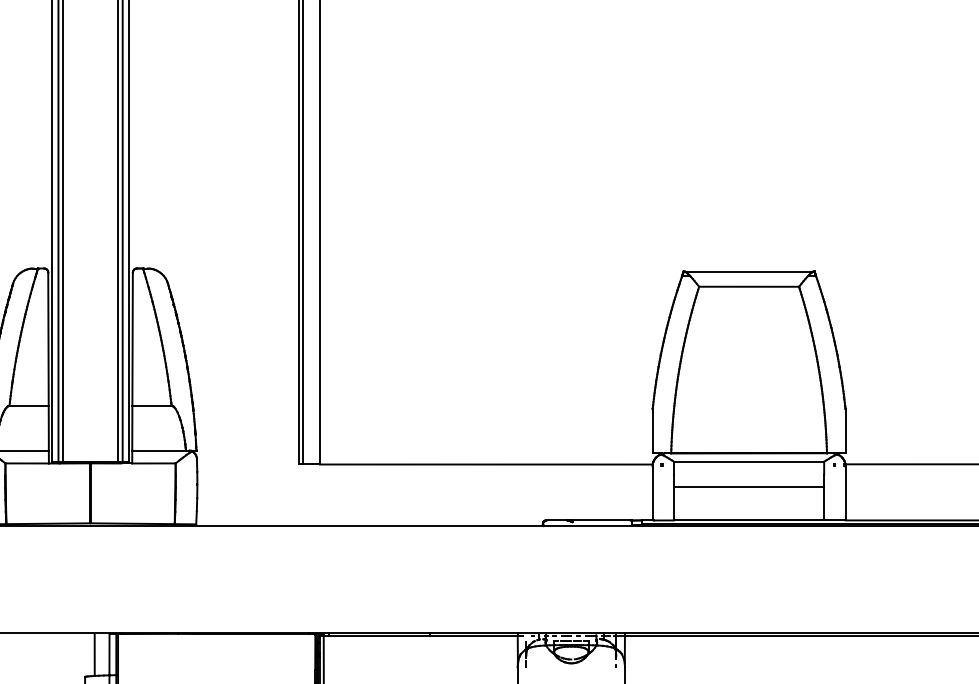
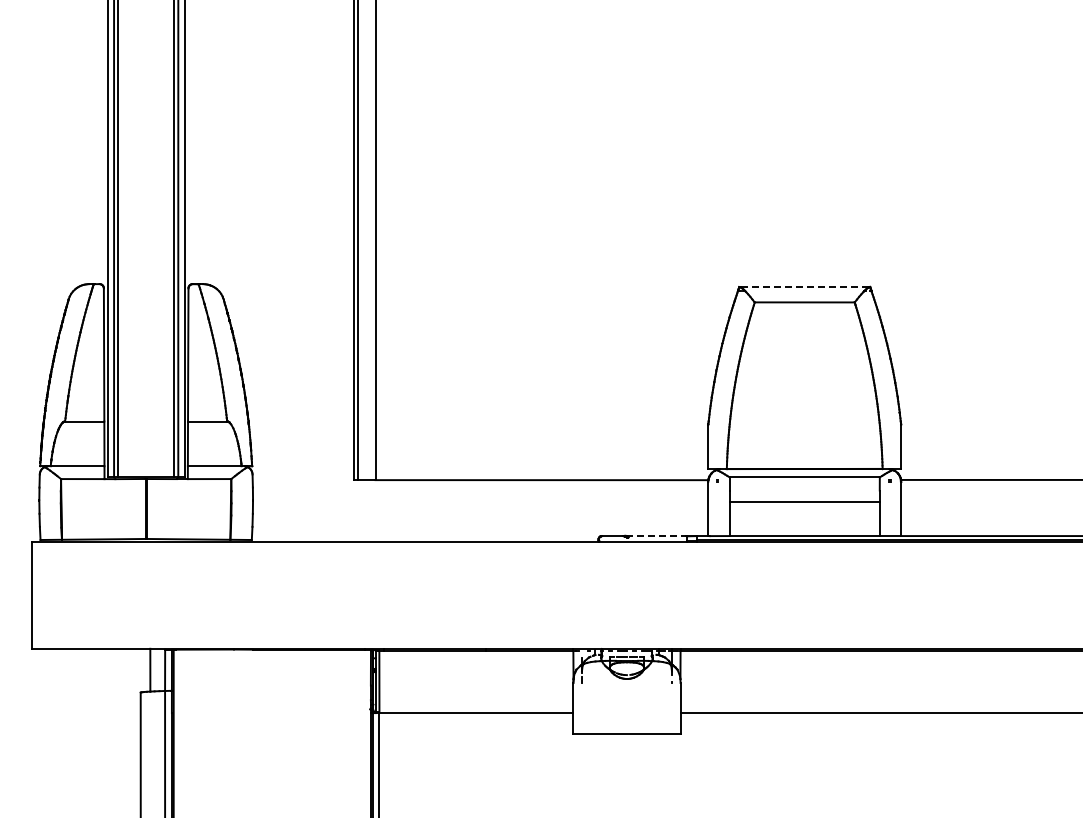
line: (748, 271) -> (804, 287), solid -> dashed
line: (600, 520) -> (656, 536), solid -> dashed

